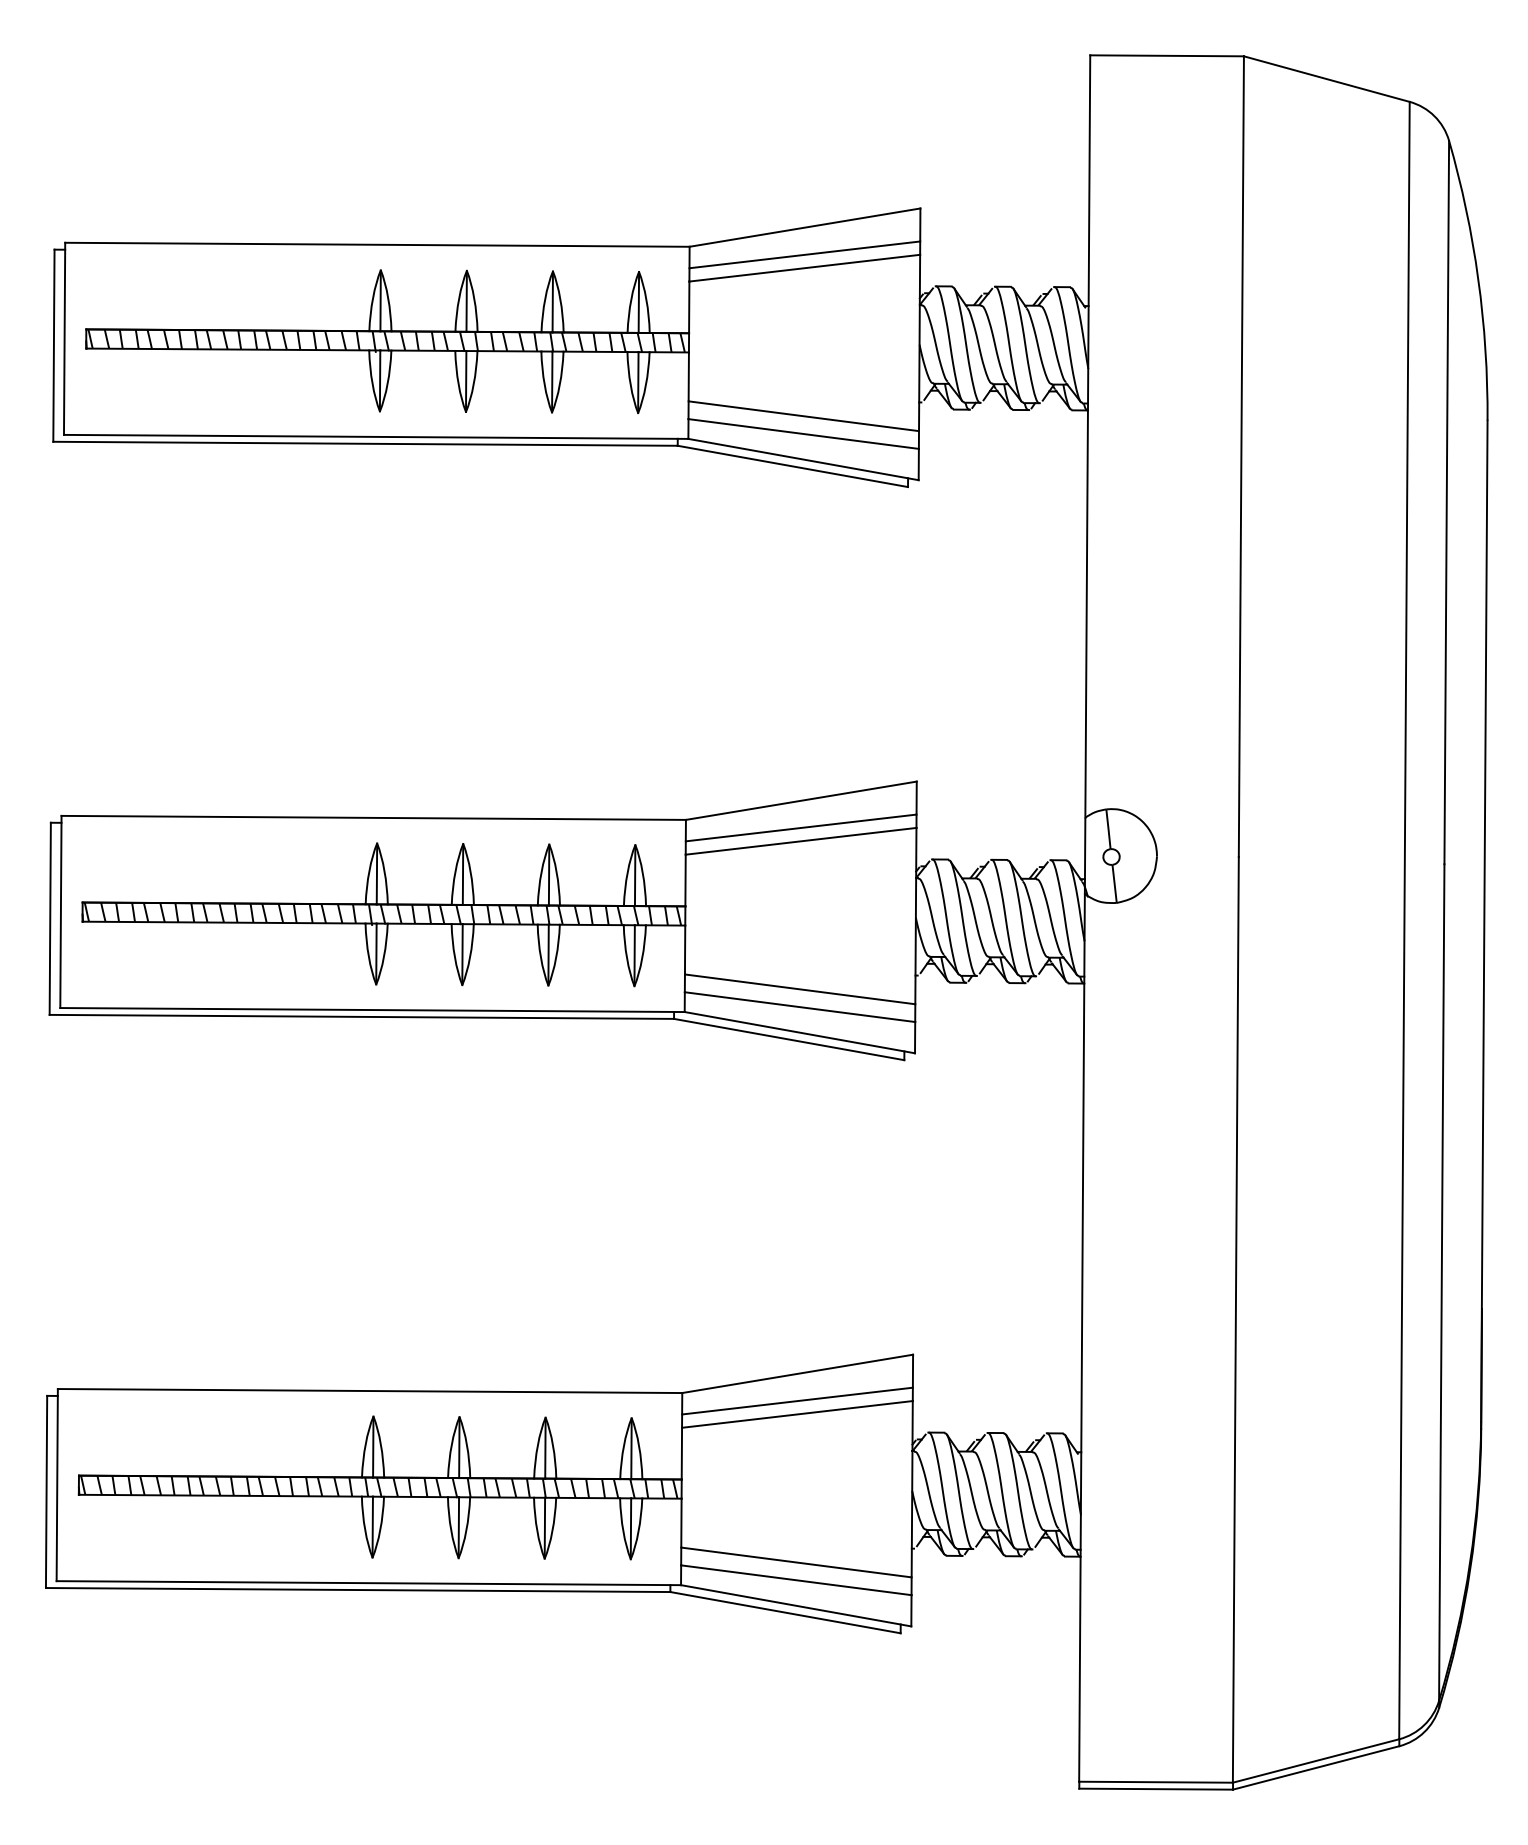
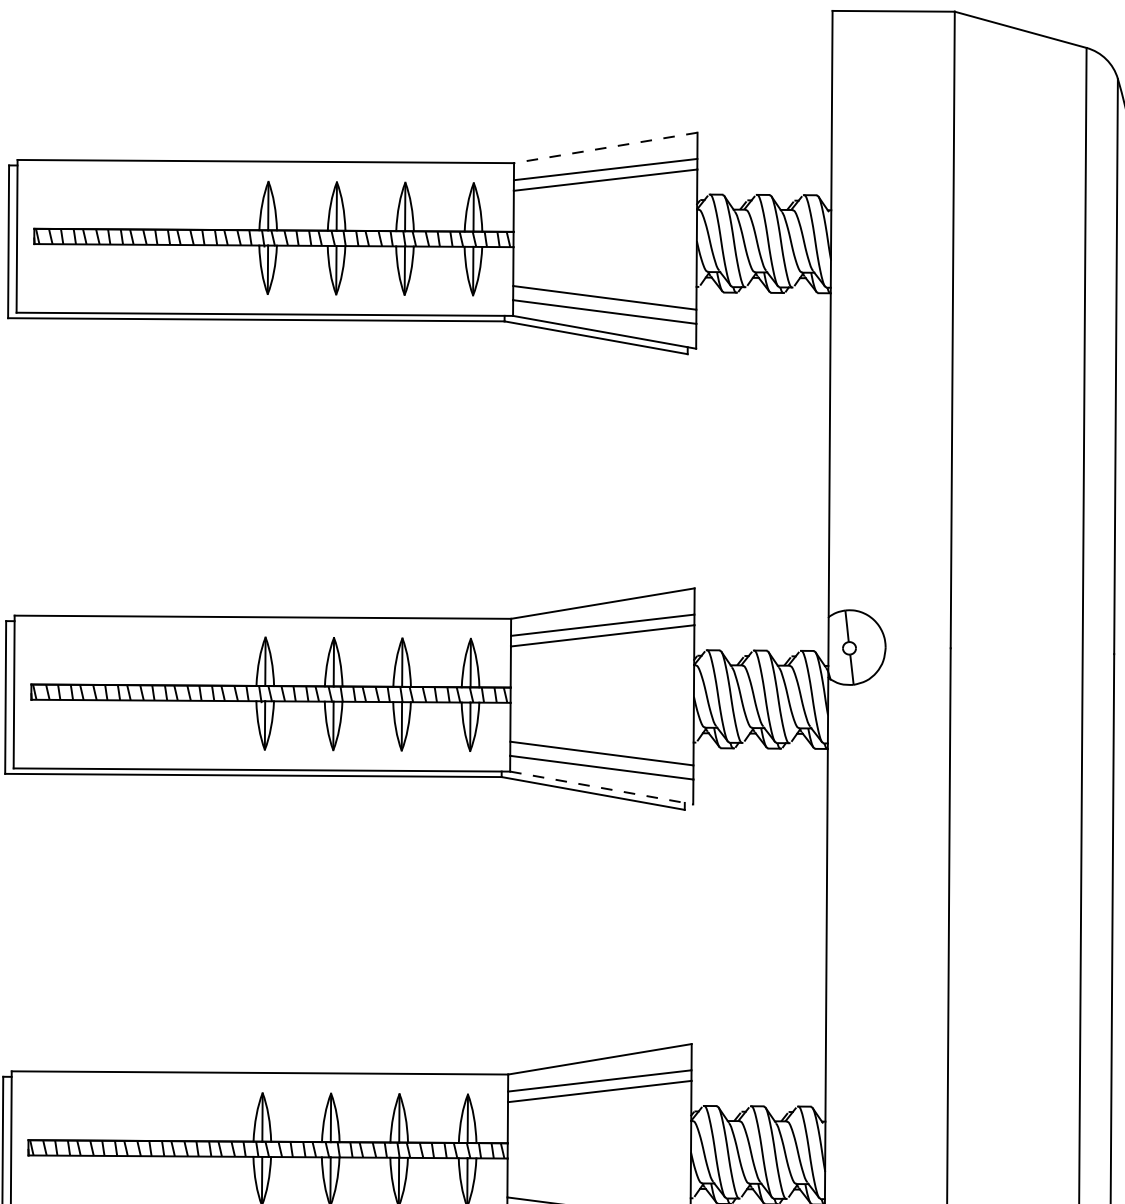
line: (805, 227) -> (606, 147), solid -> dashed
line: (799, 1032) -> (601, 787), solid -> dashed

